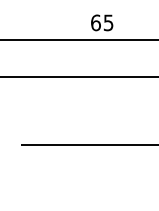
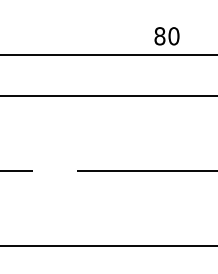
text: (101, 23) -> (166, 36), 65 -> 80

